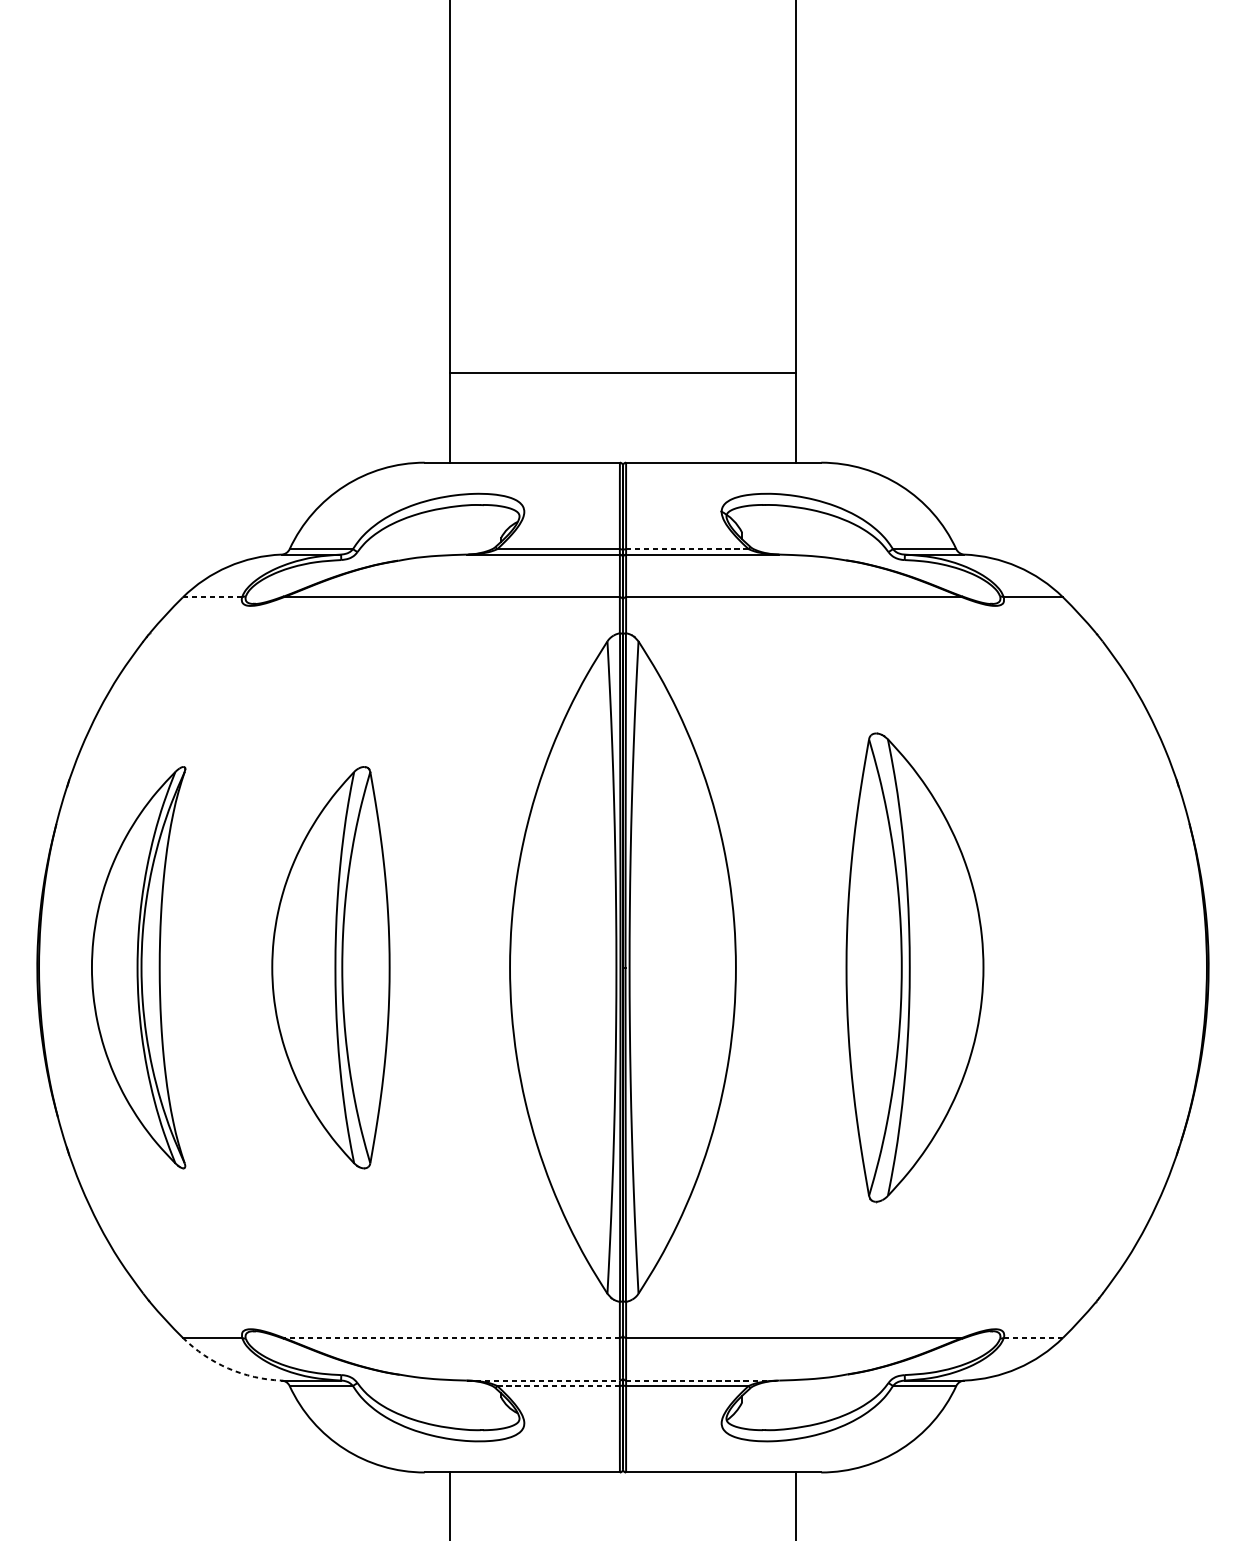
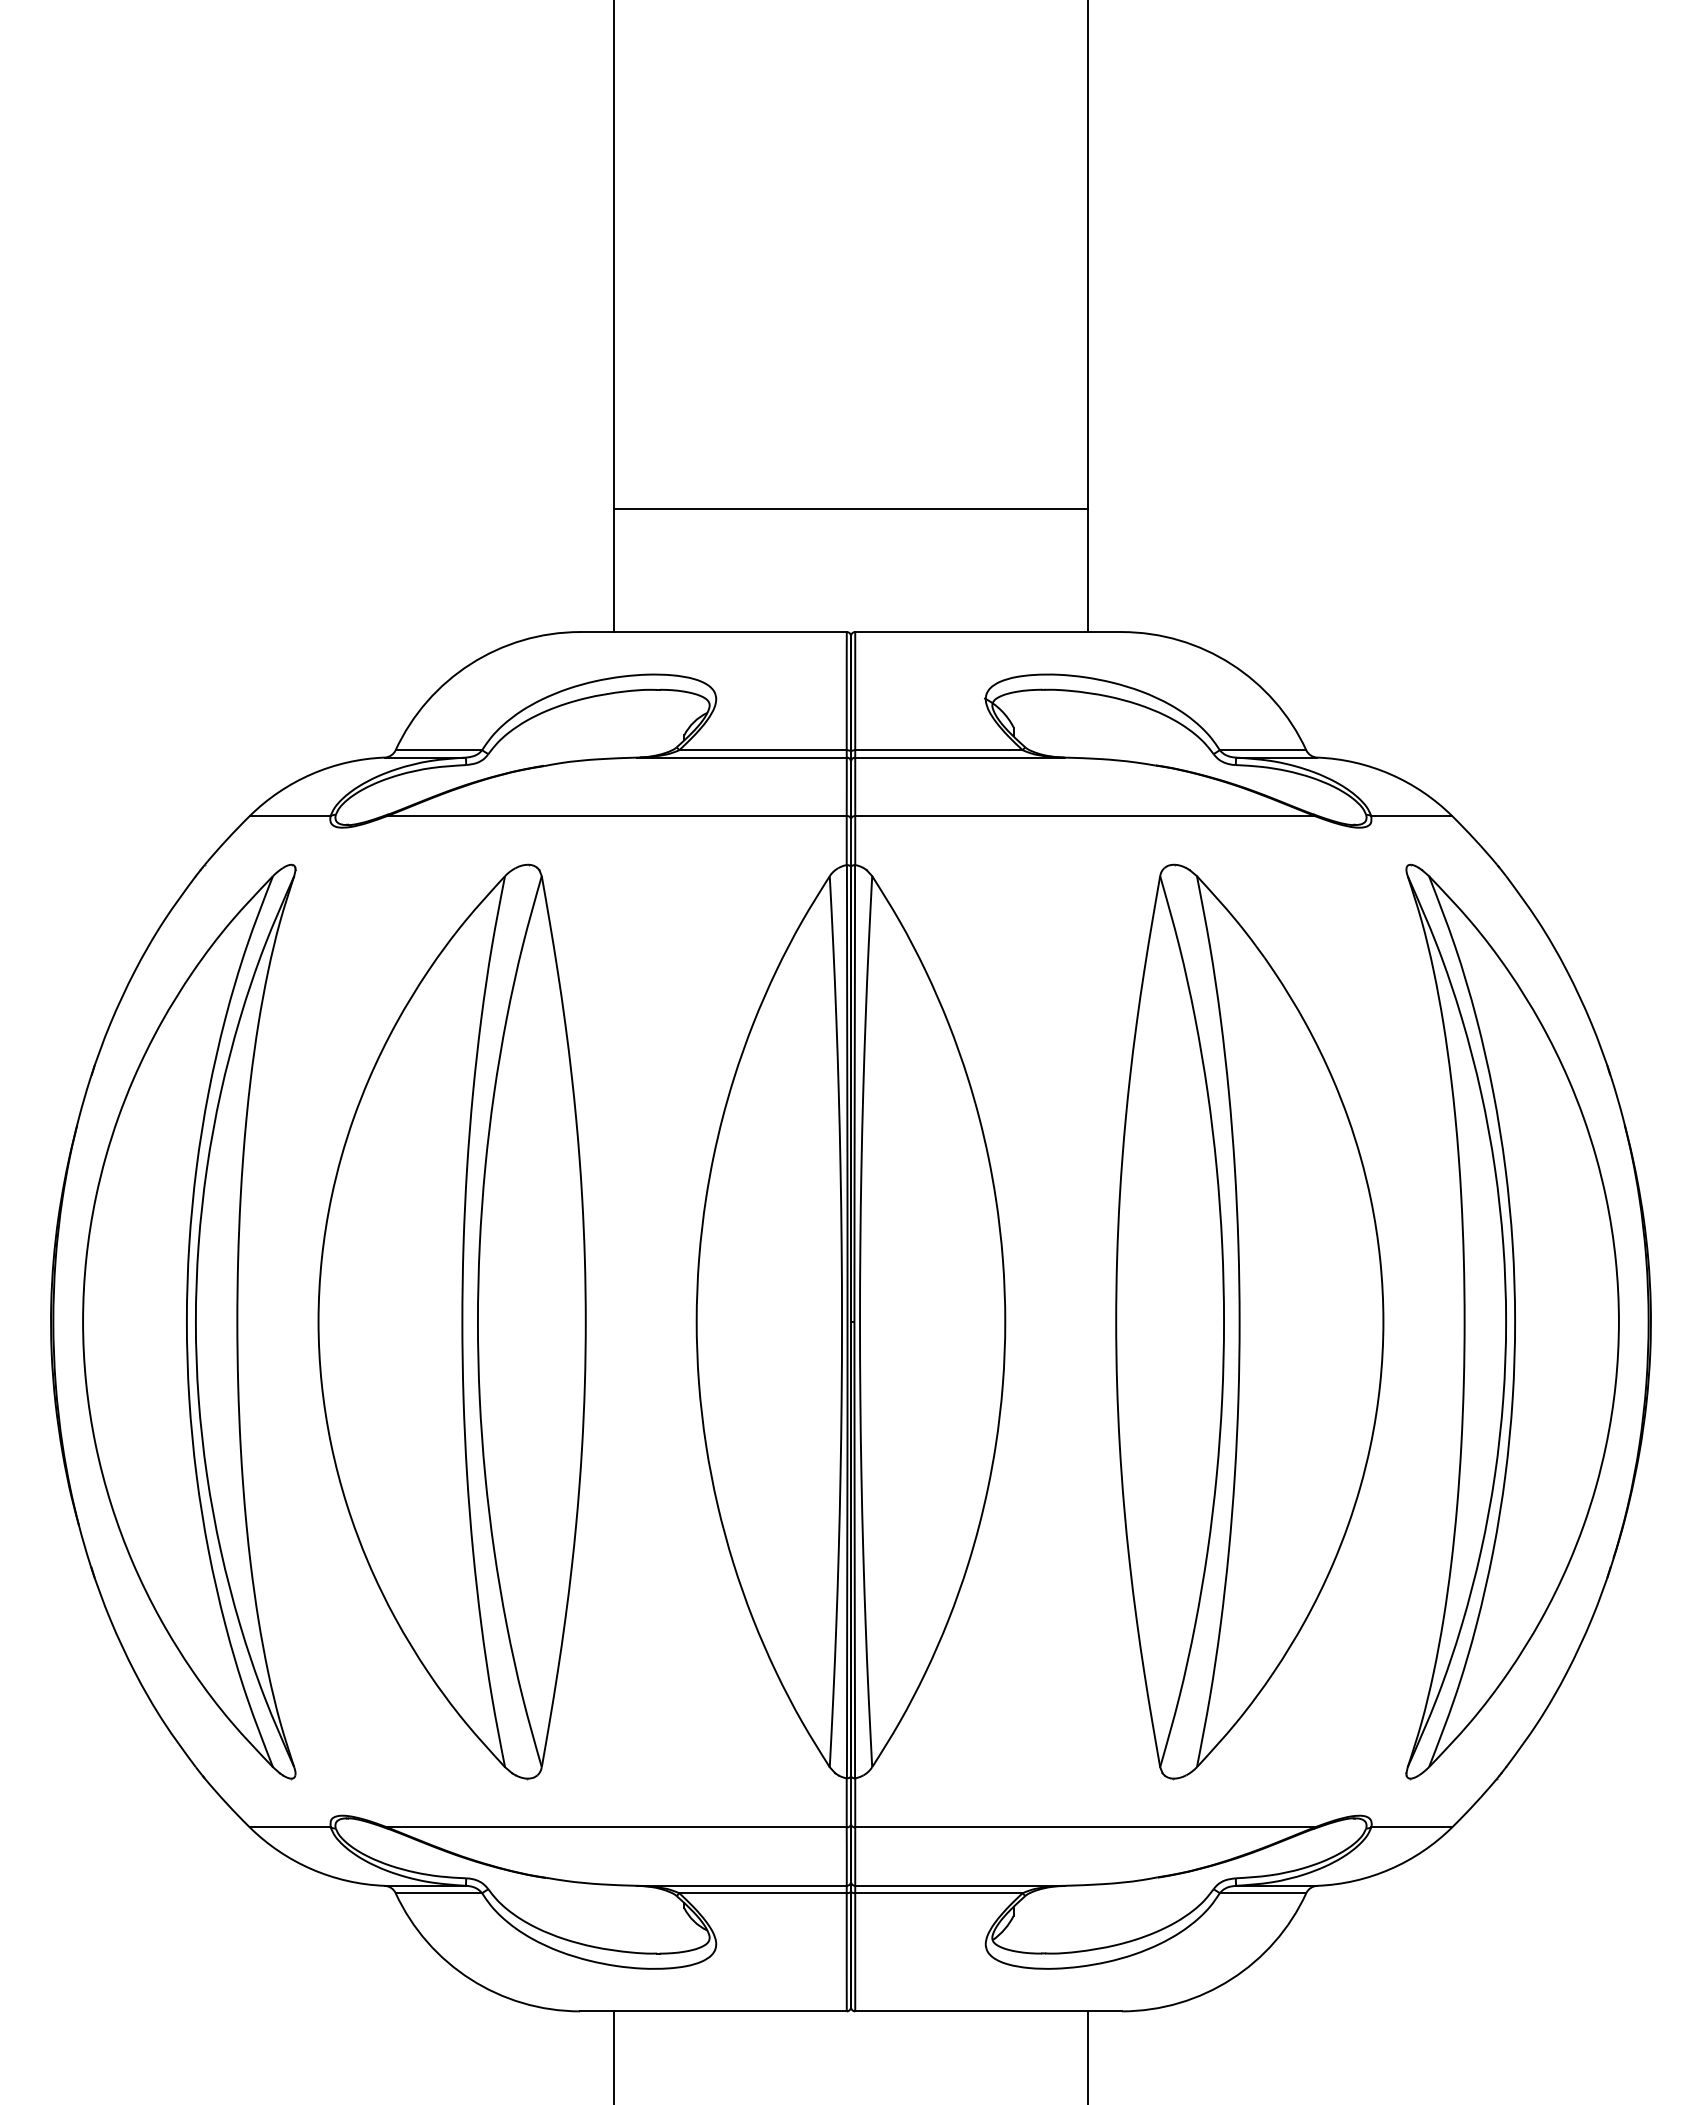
line: (687, 549) -> (938, 750), dashed -> solid
line: (211, 597) -> (289, 816), dashed -> solid
part: (138, 967) -> (189, 1321), size x1.67
part: (330, 967) -> (451, 1321), size x1.67
part: (914, 967) -> (1249, 1321), size x1.43
part: (1107, 967) -> (1512, 1321), added
line: (451, 1337) -> (616, 1827), dashed -> solid
line: (1033, 1337) -> (1411, 1827), dashed -> solid
arc: (228, 1368) -> (311, 1869), dashed -> solid
line: (543, 1380) -> (742, 1885), dashed -> solid
line: (702, 1380) -> (959, 1885), dashed -> solid
line: (558, 1386) -> (763, 1893), dashed -> solid

